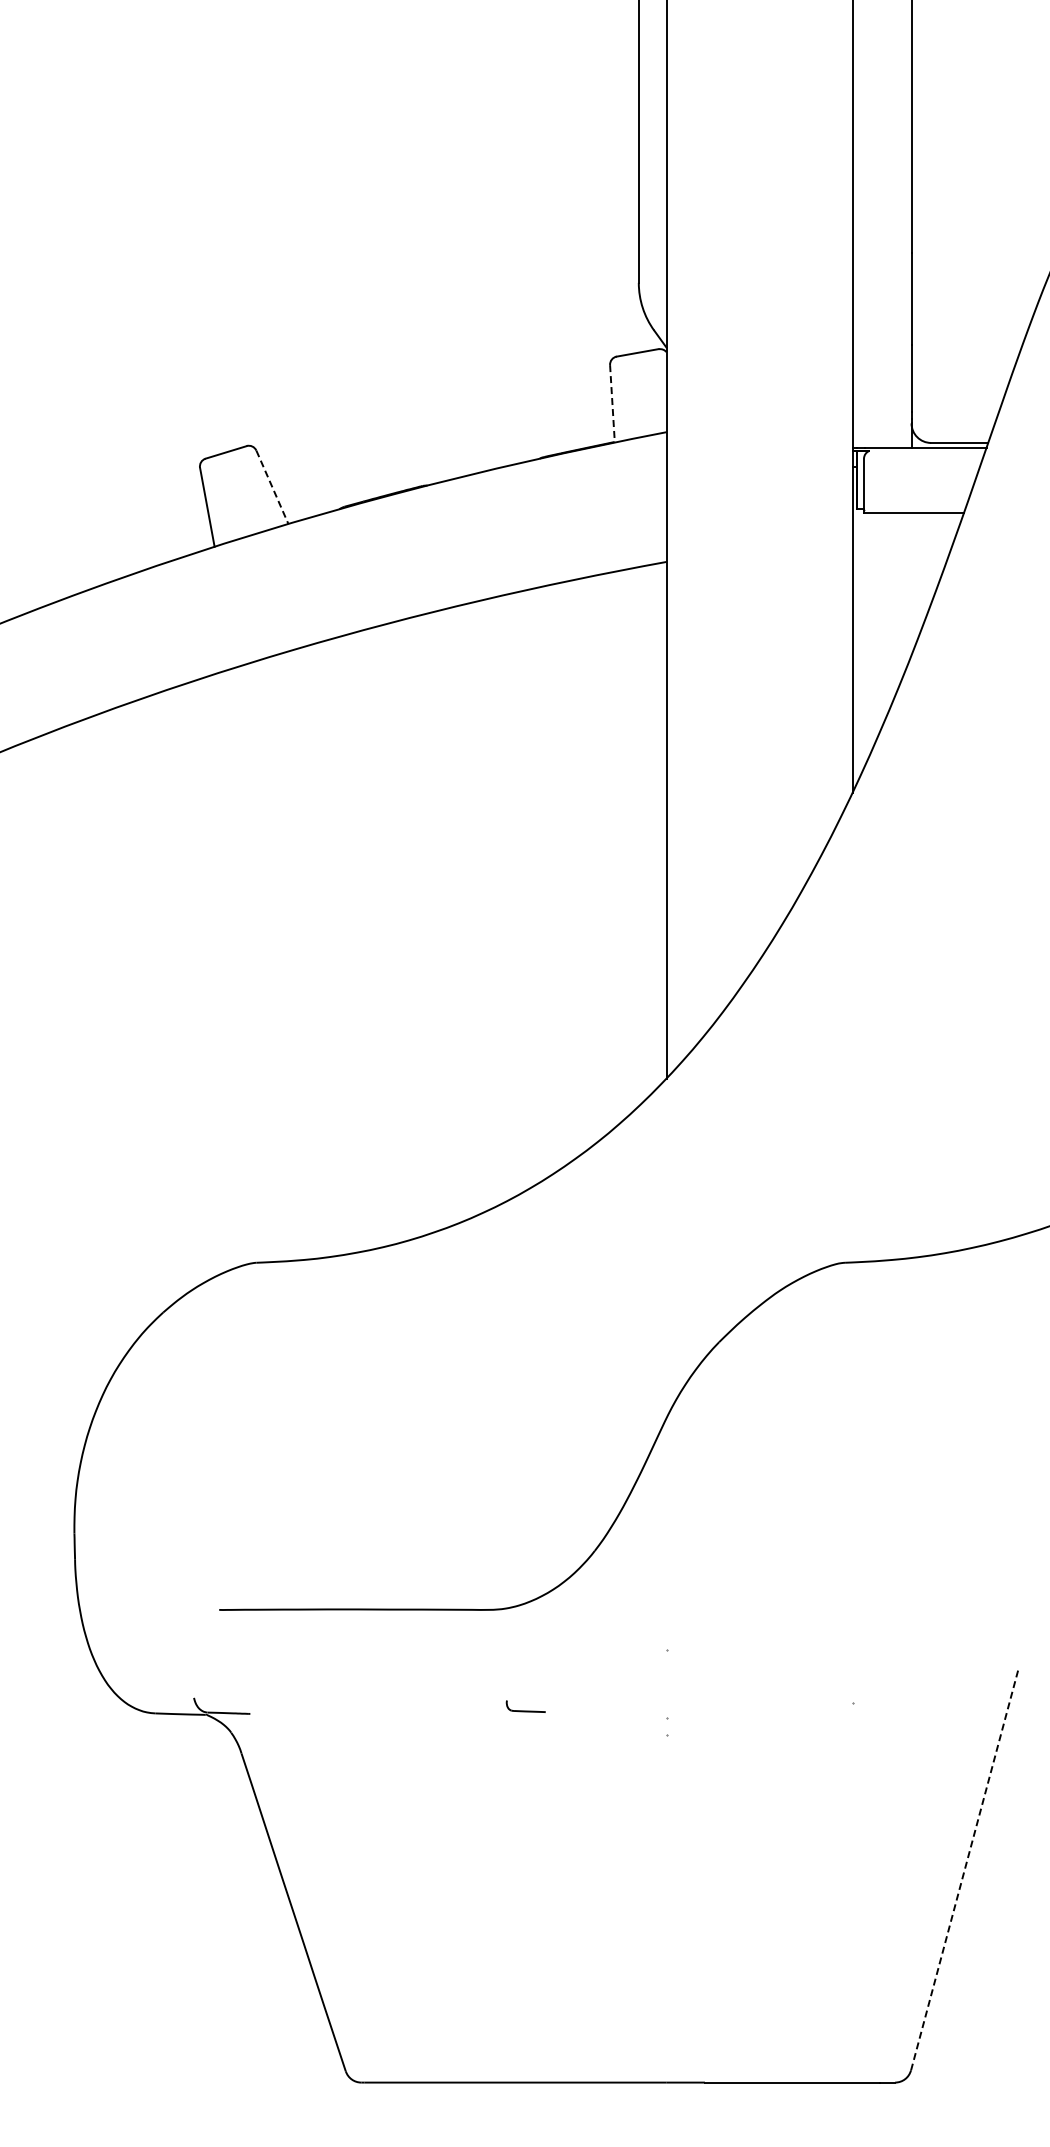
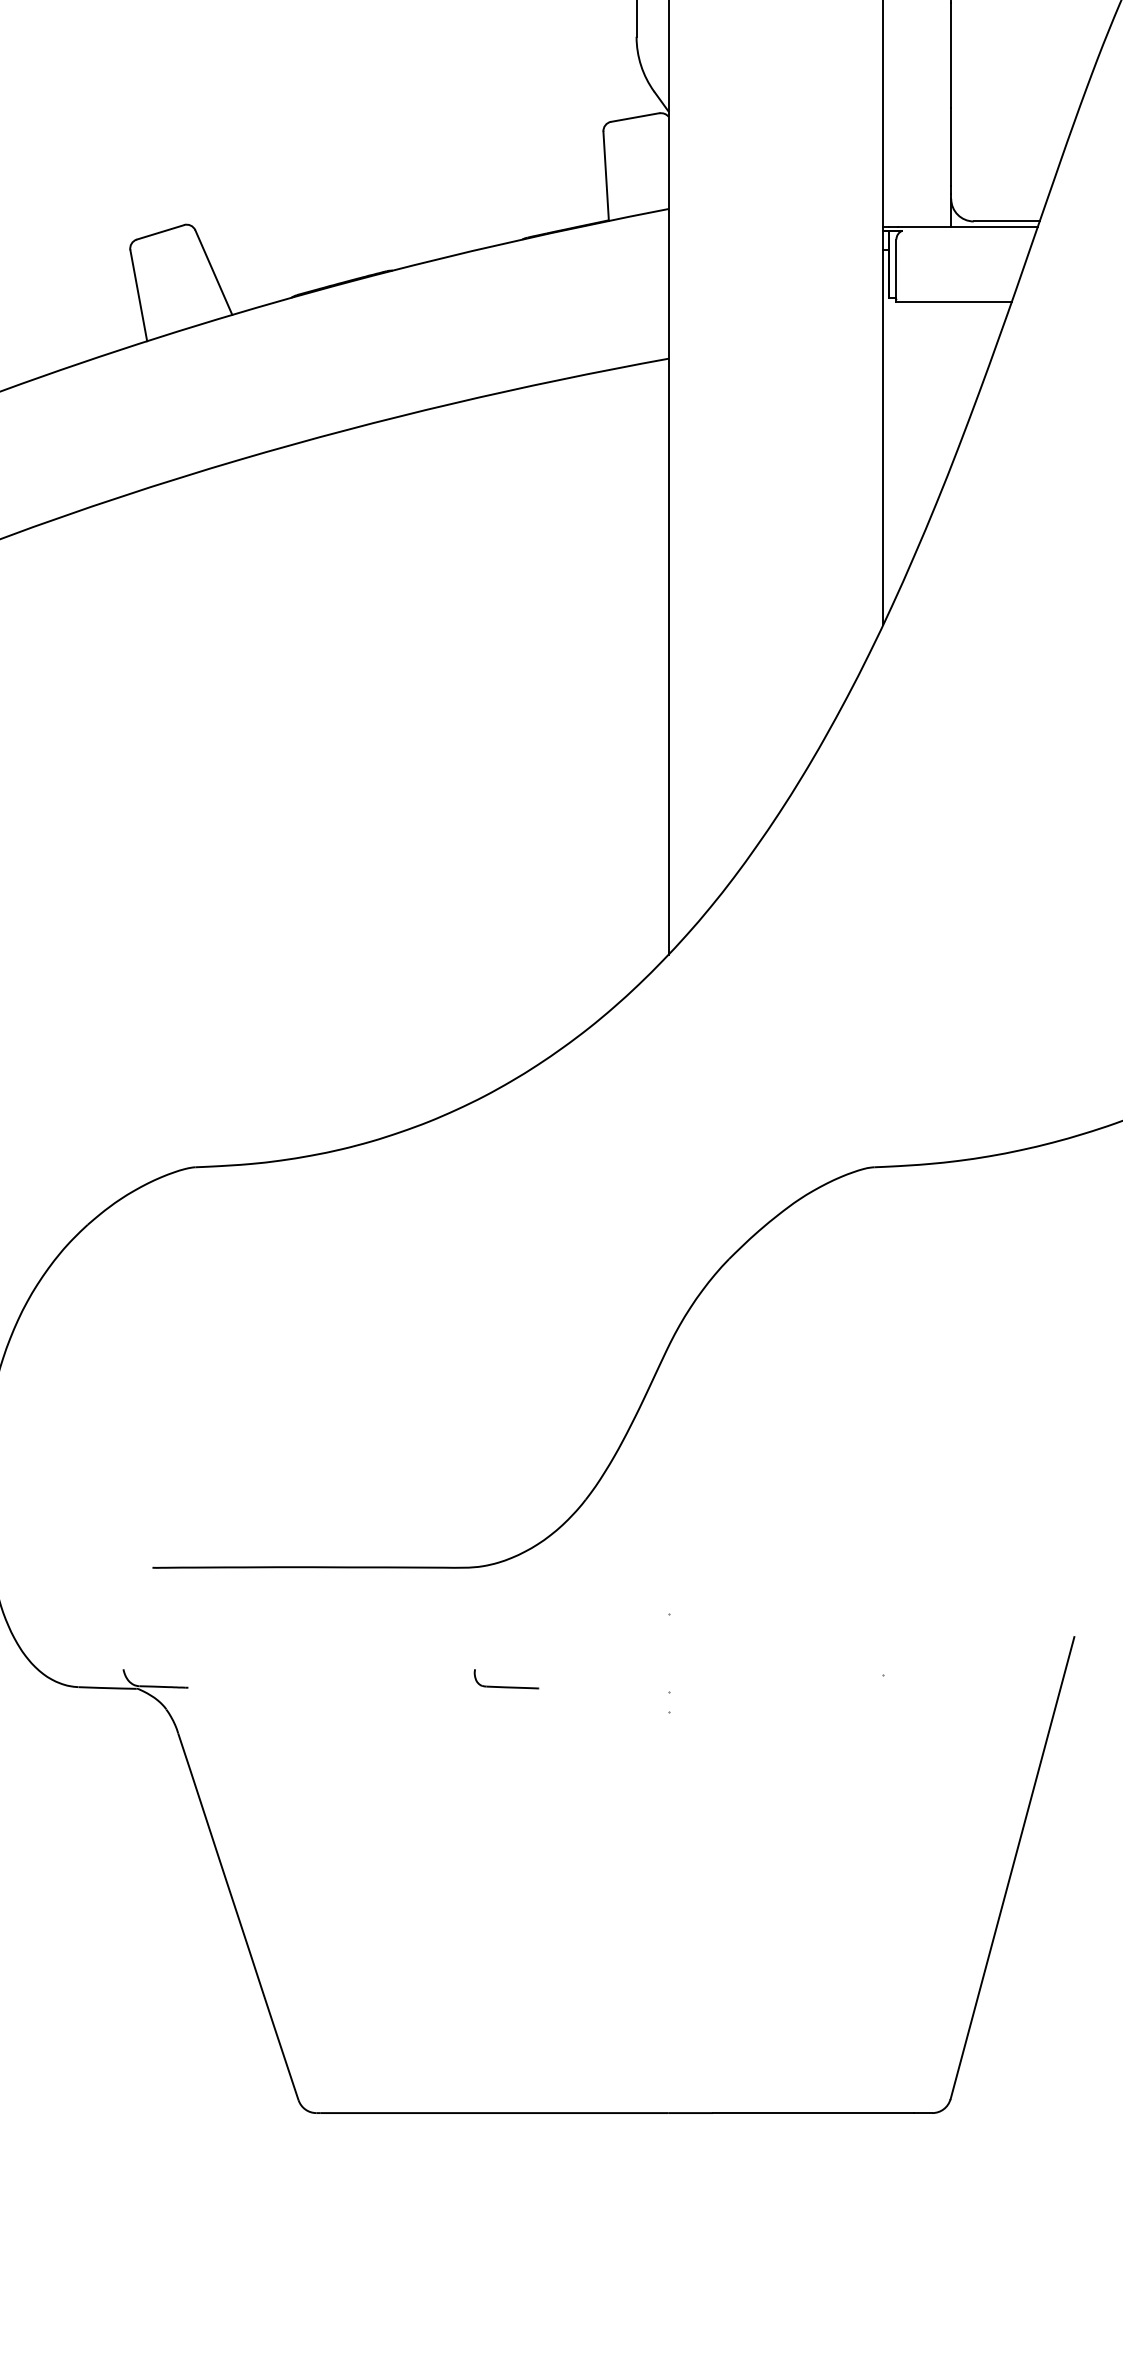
line: (612, 403) -> (606, 175), dashed -> solid
line: (272, 487) -> (213, 272), dashed -> solid
part: (525, 1706) -> (505, 1679), size x1.43
line: (964, 1869) -> (1012, 1867), dashed -> solid

